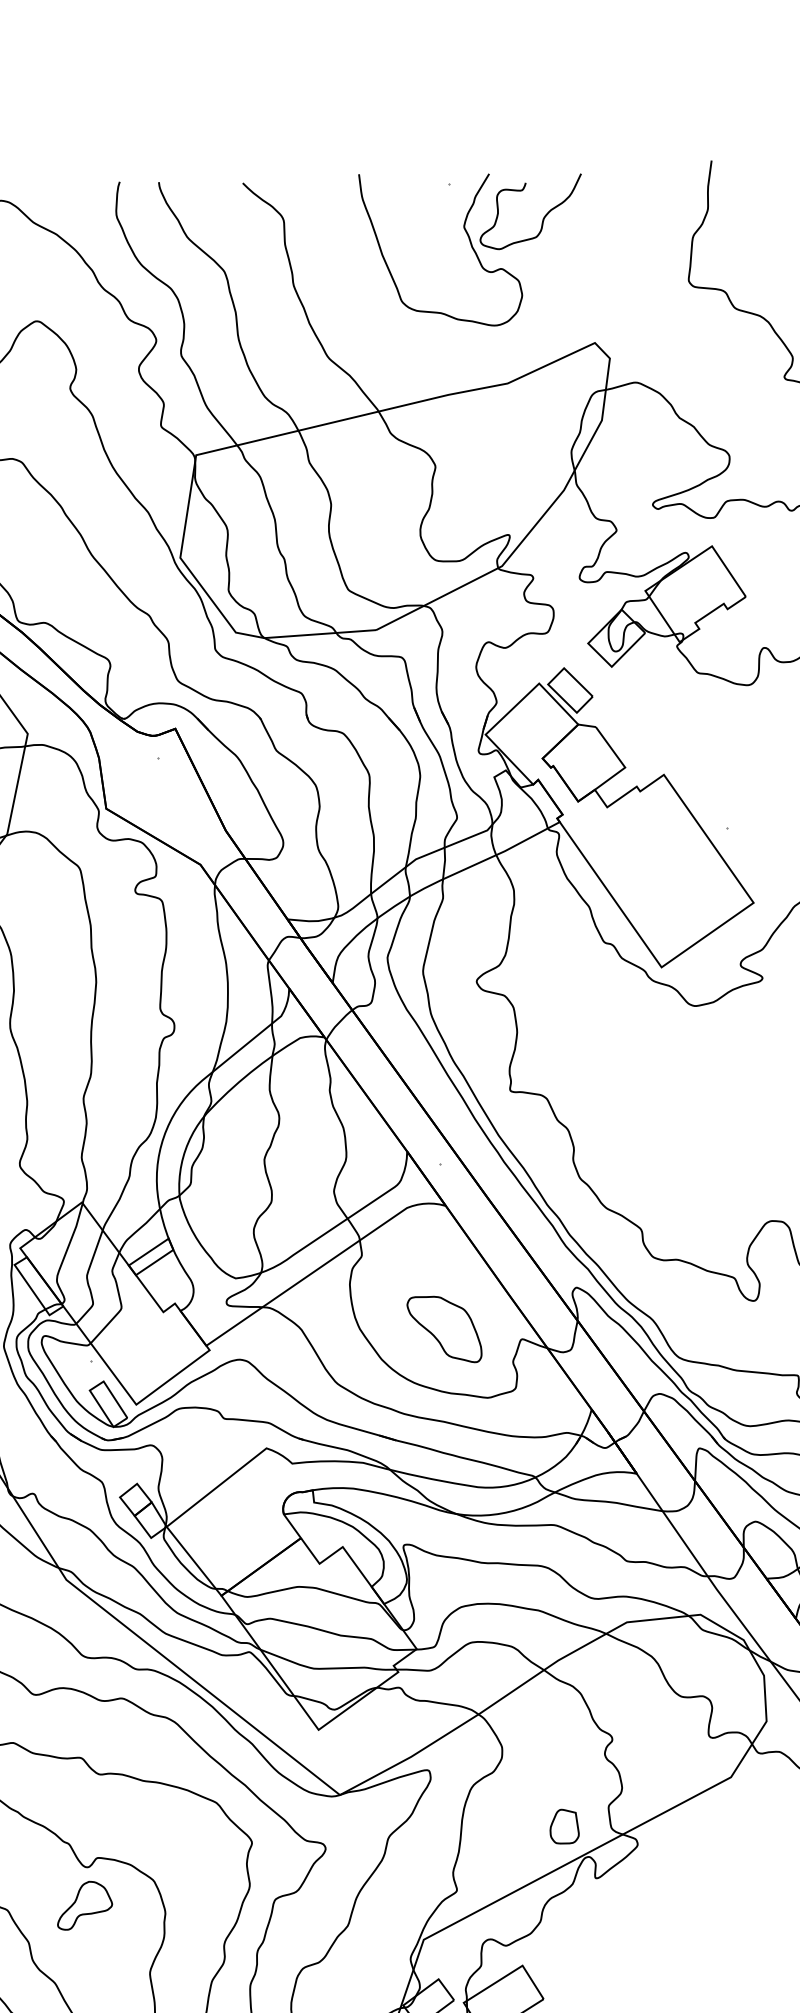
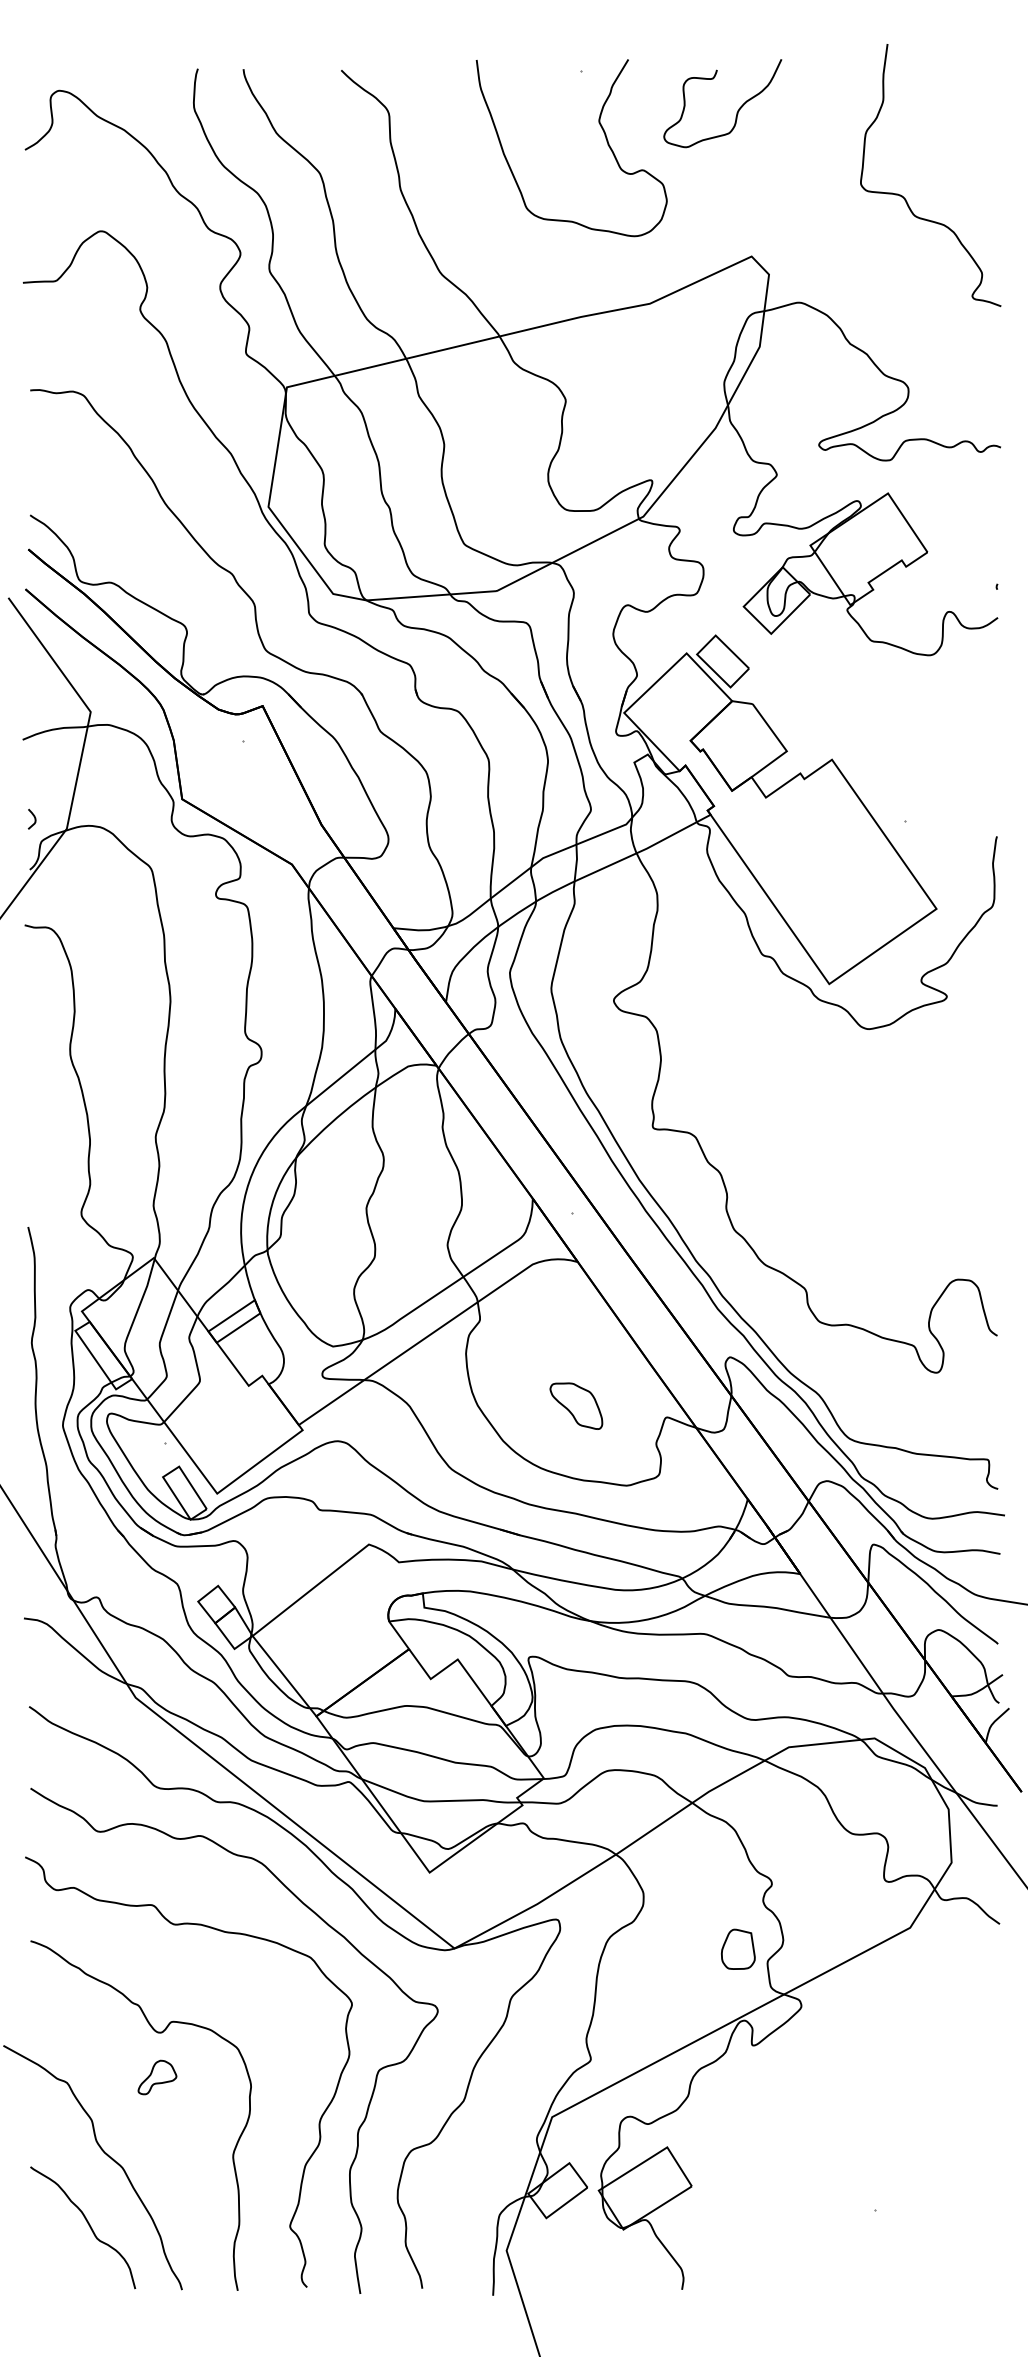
curve: (543, 217) -> (737, 110), moved
part: (444, 1329) -> (576, 1406), size x0.6
part: (564, 1825) -> (738, 1948), moved
part: (85, 1905) -> (157, 2077), size x0.6

